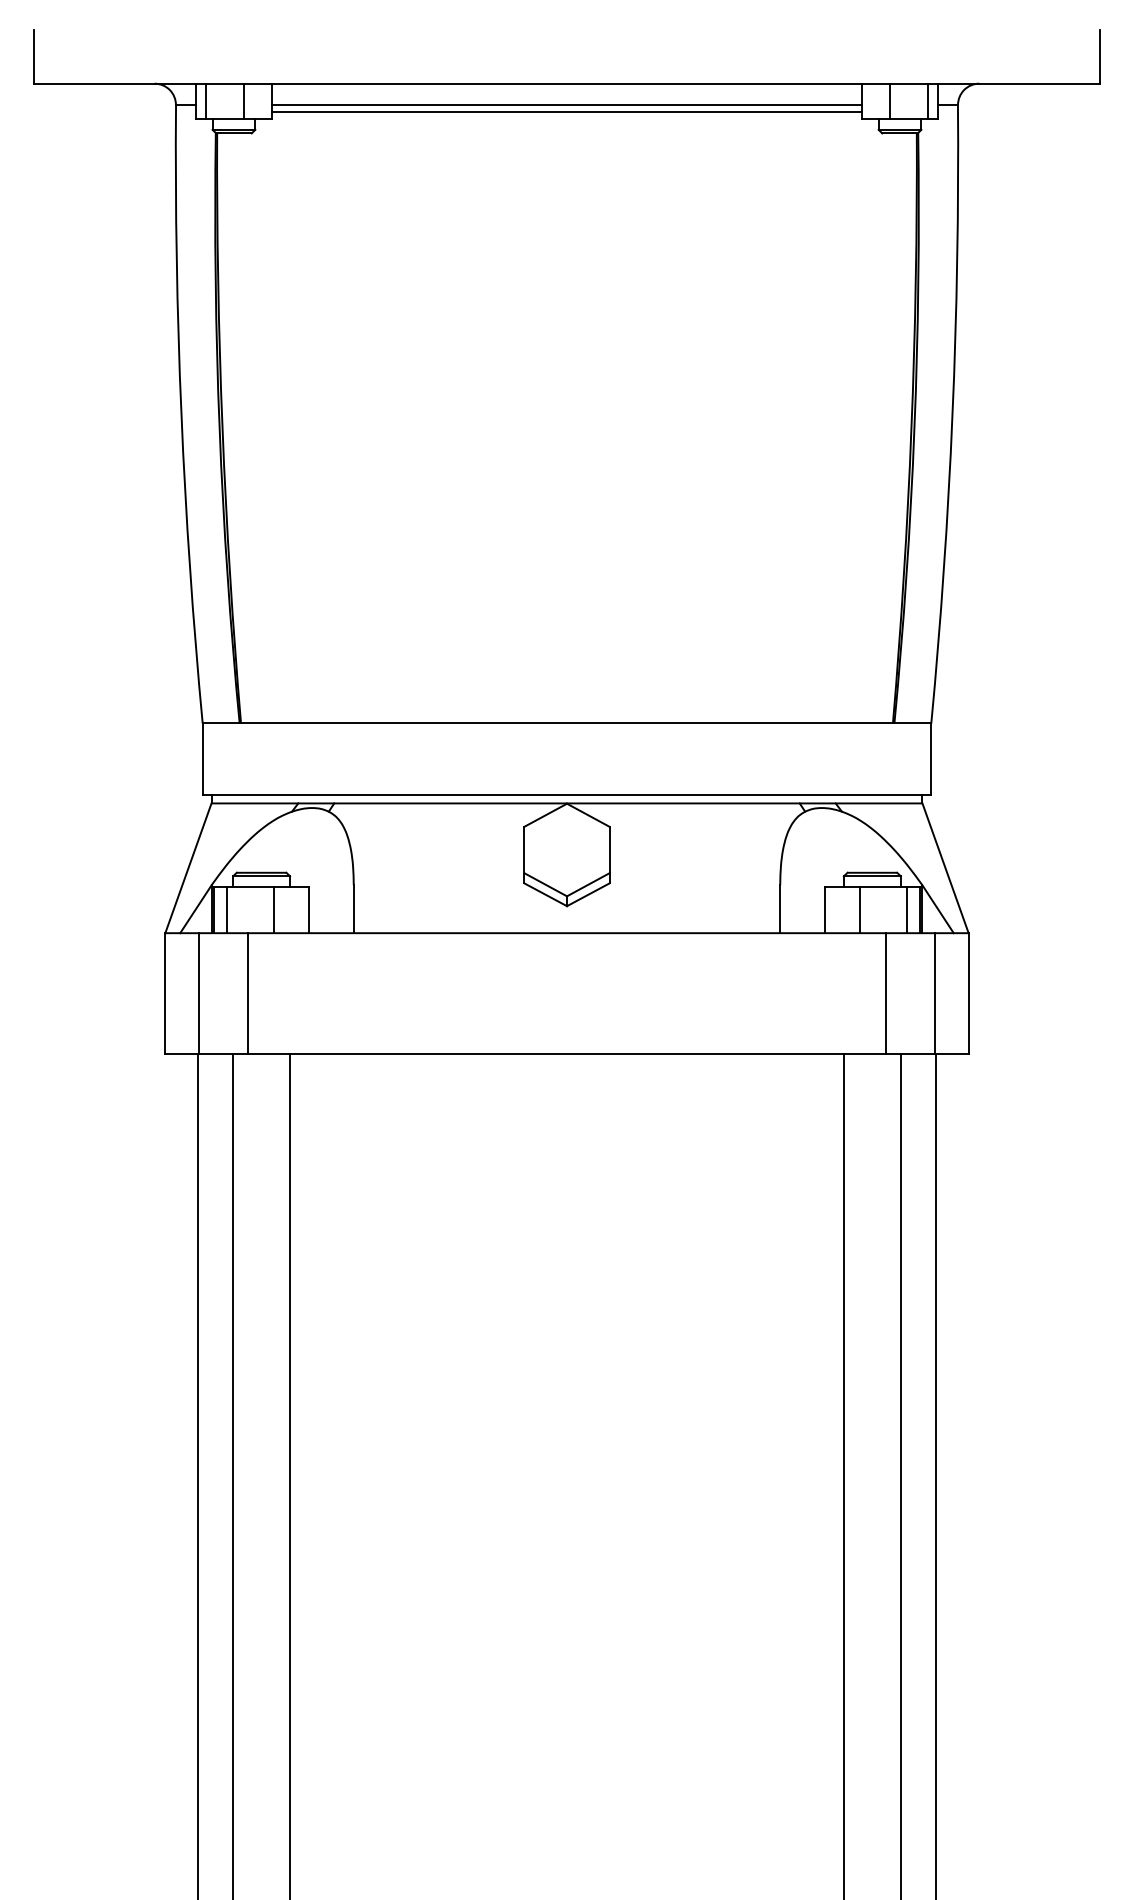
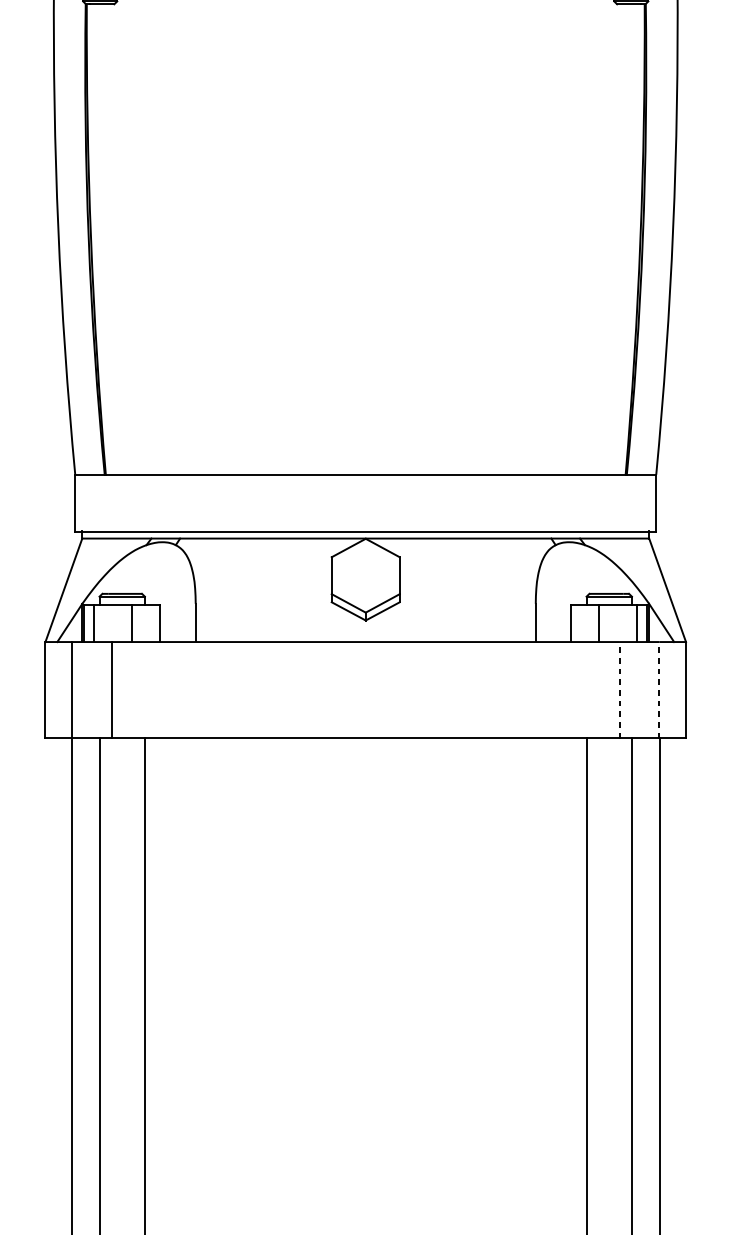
line: (885, 993) -> (619, 690), solid -> dashed
line: (935, 993) -> (659, 690), solid -> dashed

